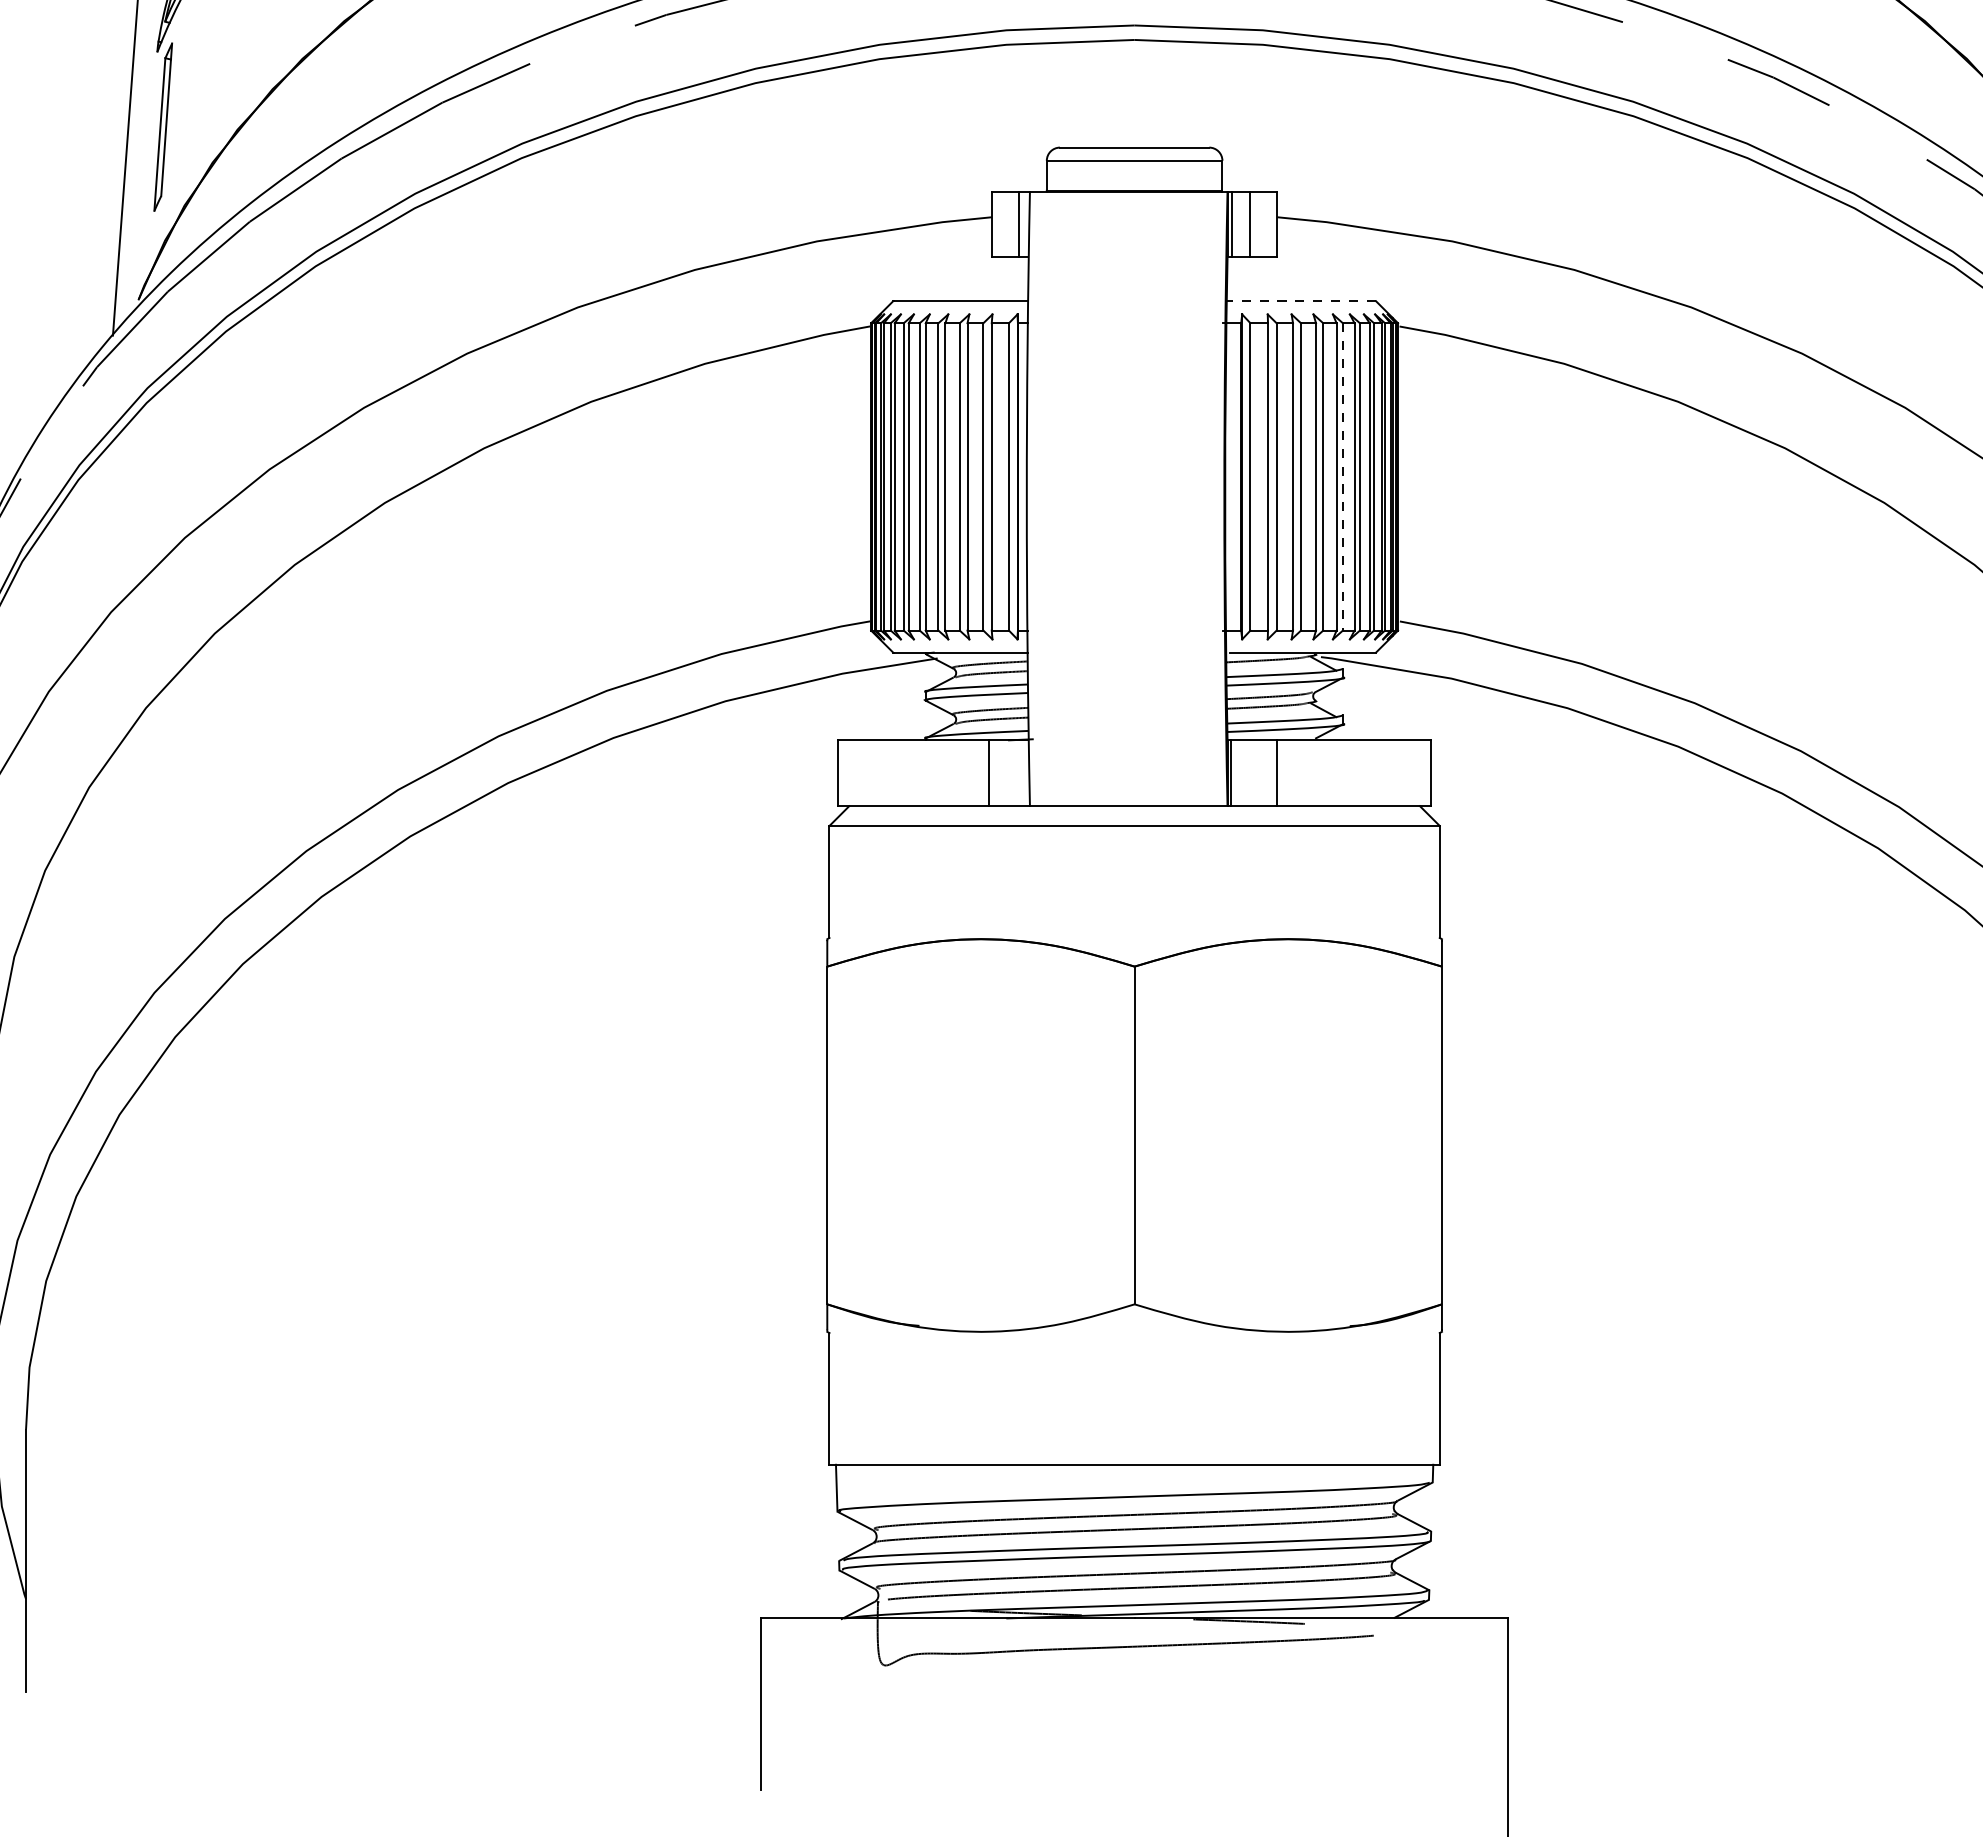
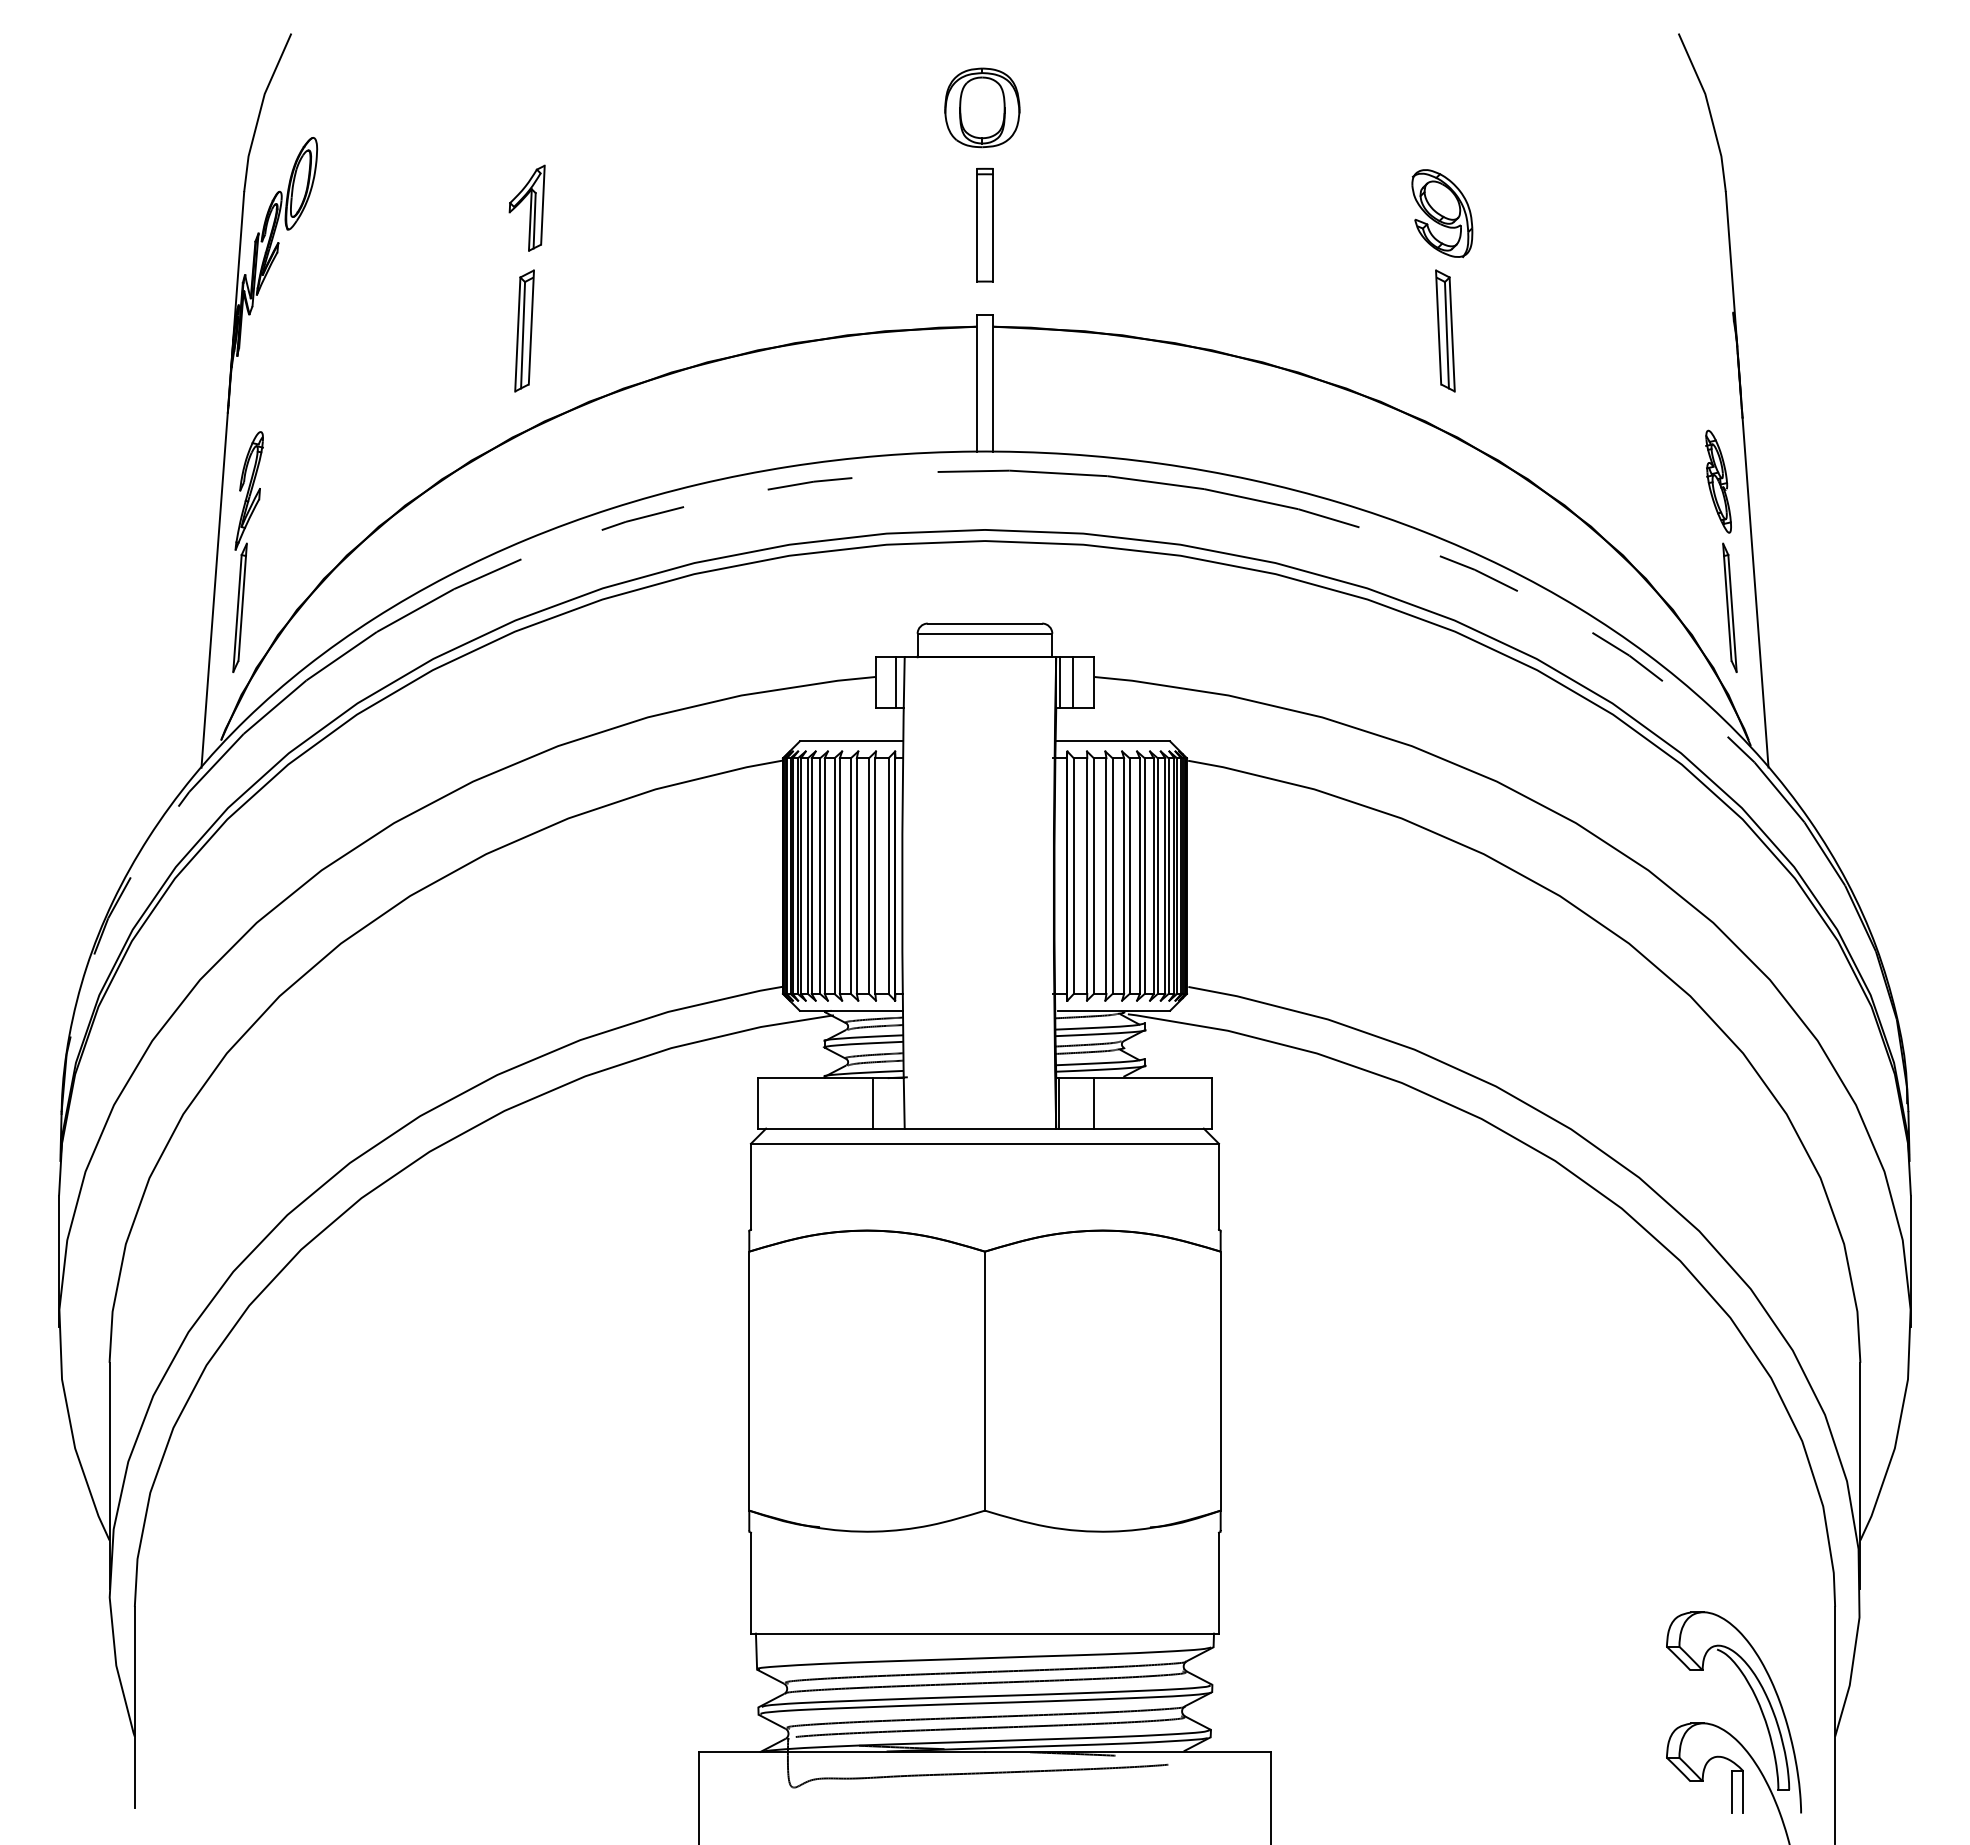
line: (1300, 301) -> (1112, 741), dashed -> solid
line: (1342, 477) -> (1144, 876), dashed -> solid

